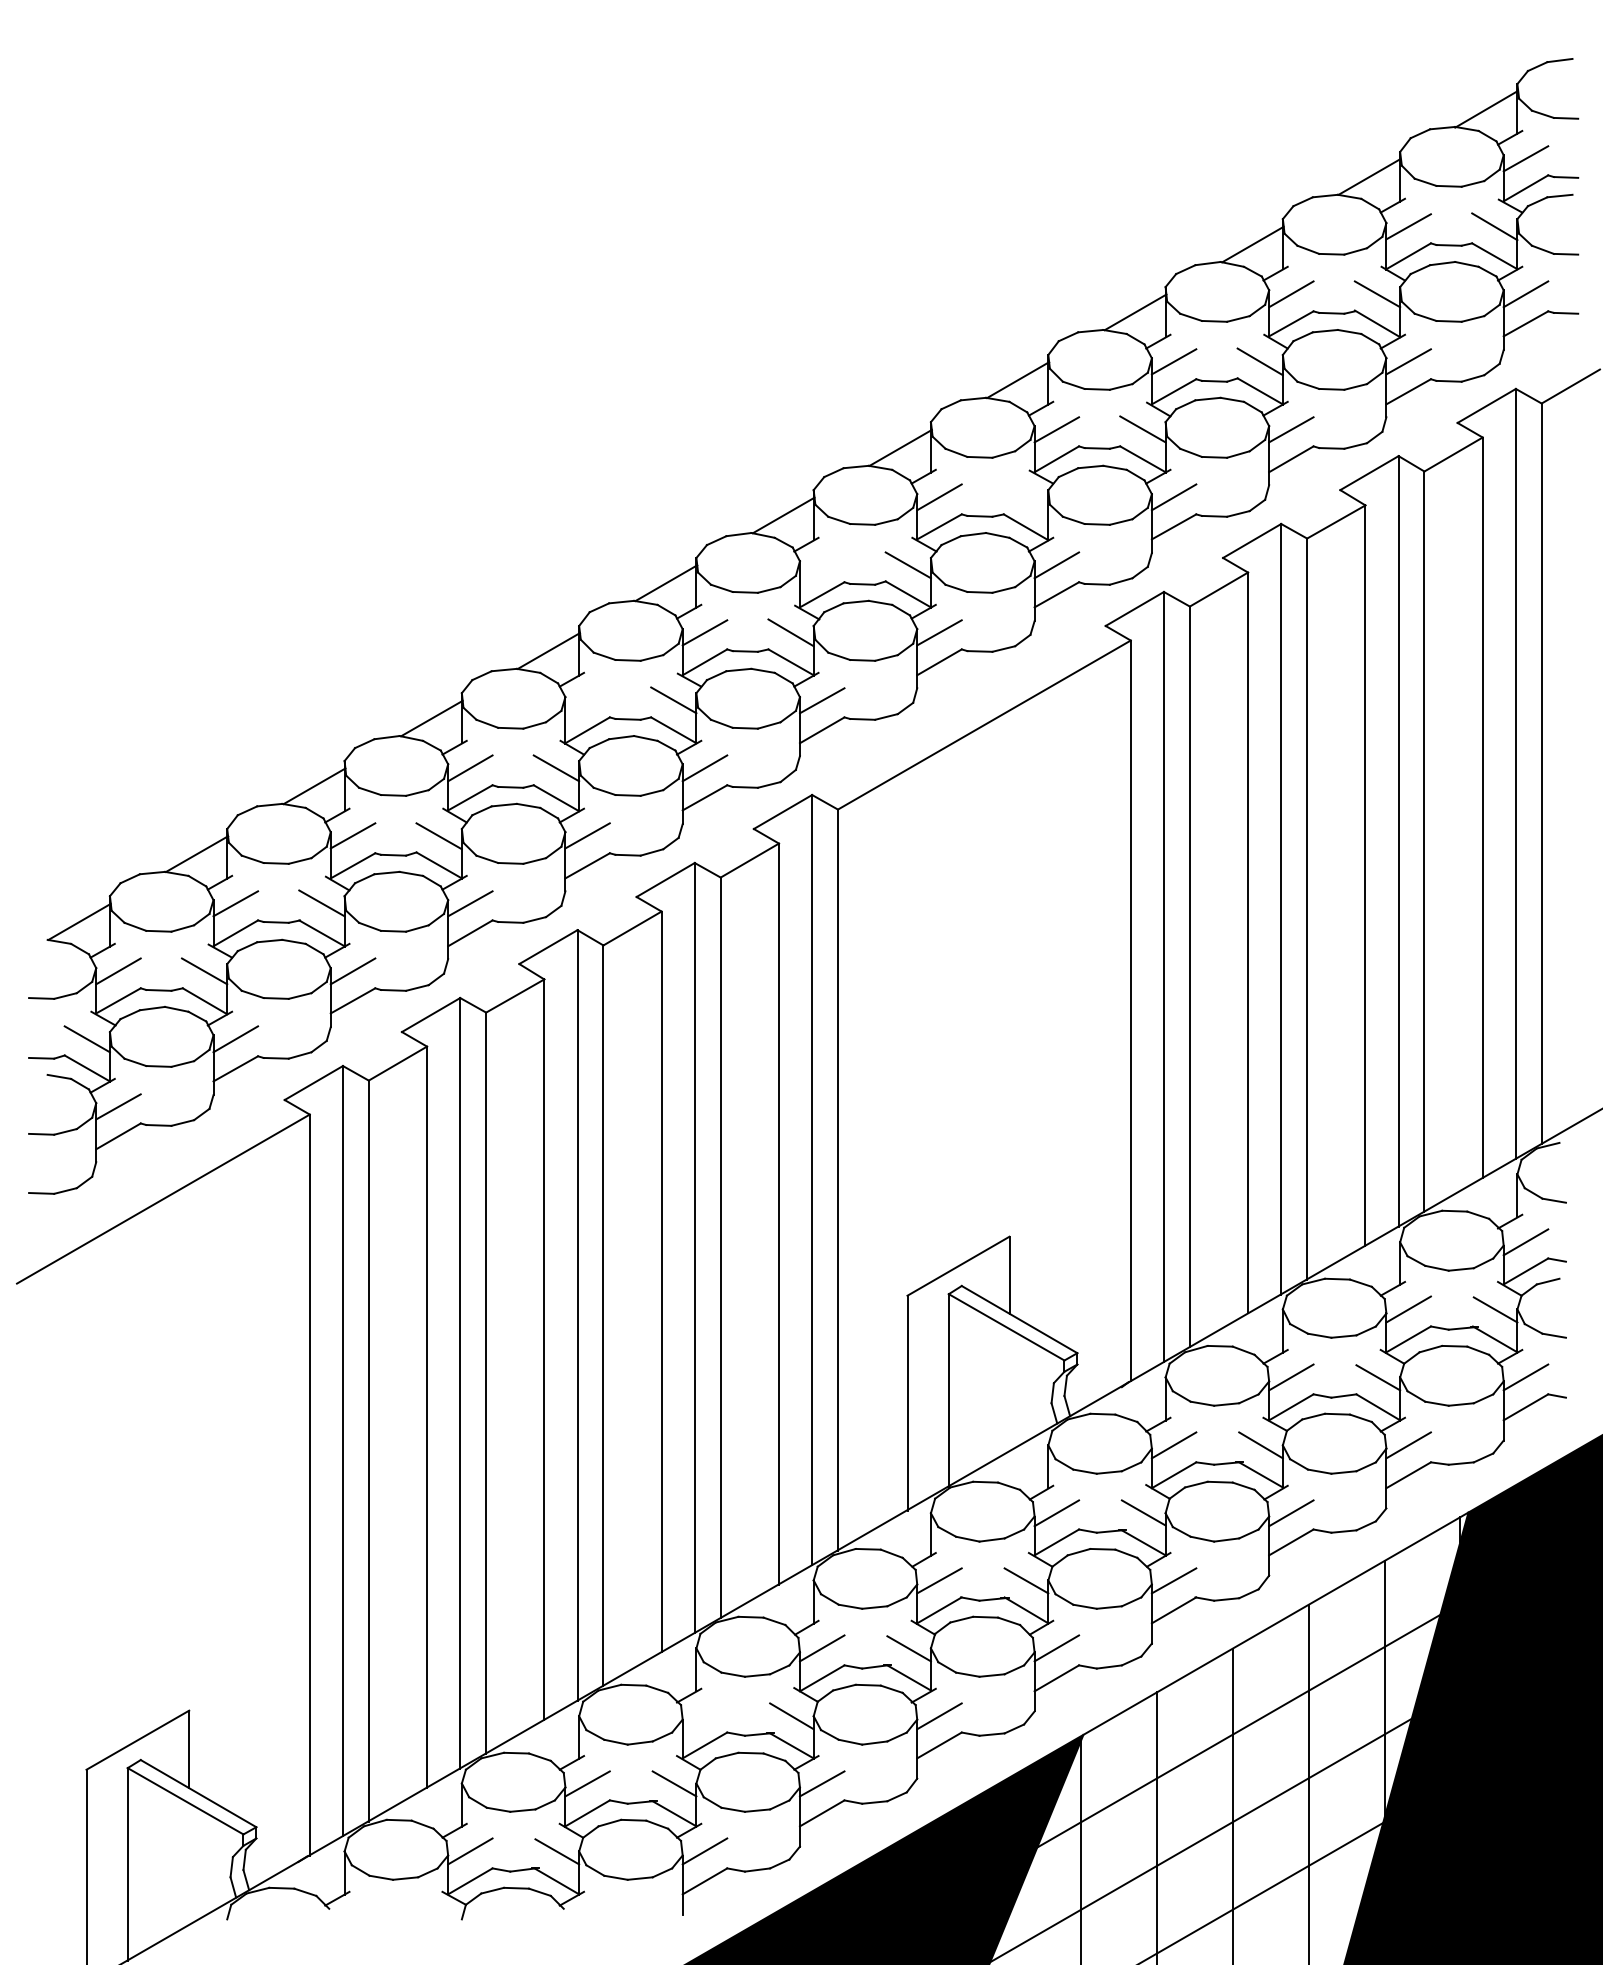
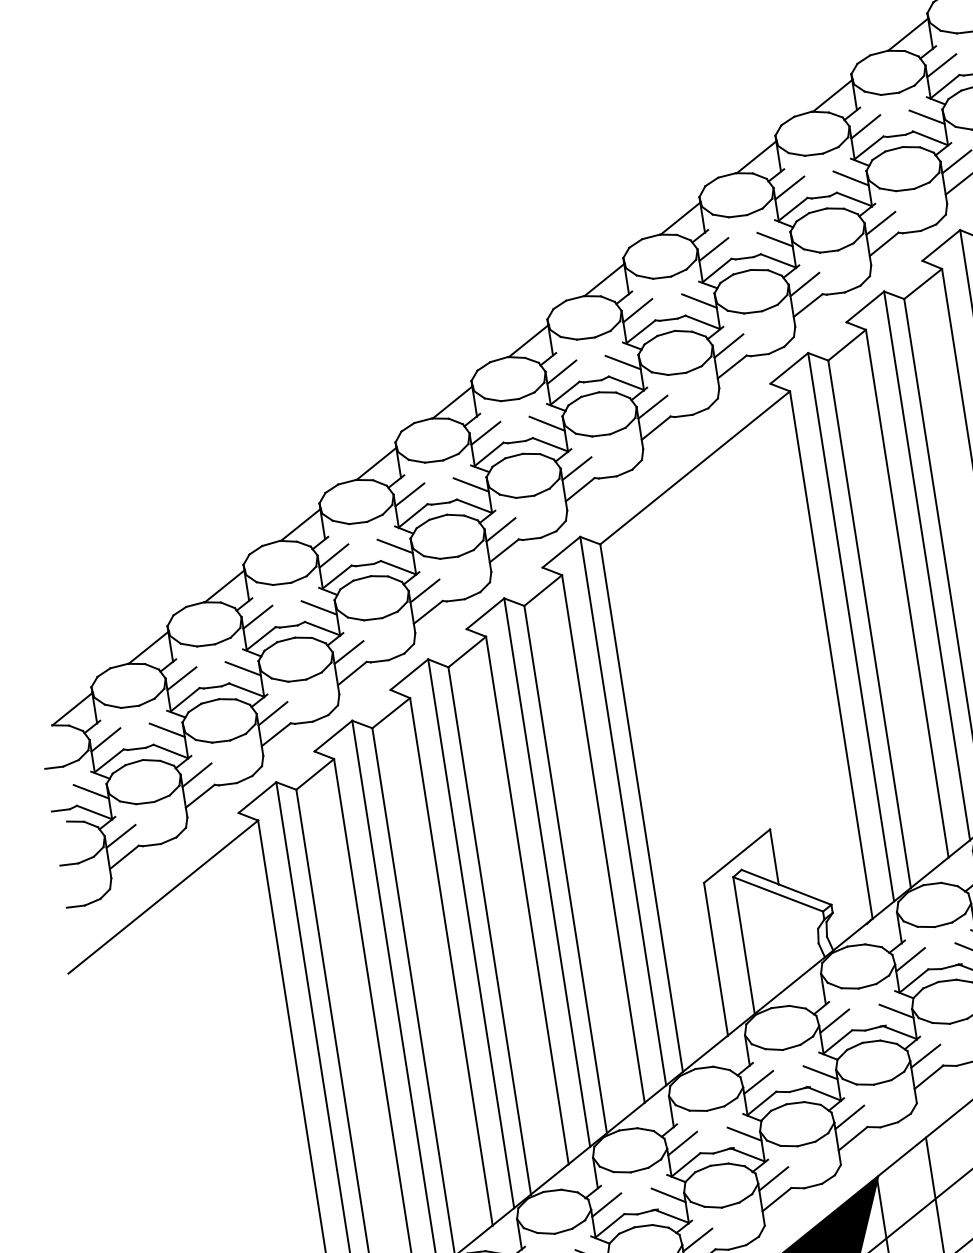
line: (1025, 497) -> (699, 301), added
line: (821, 565) -> (561, 372), added
line: (587, 700) -> (409, 494), added
line: (704, 1716) -> (606, 1205), added

